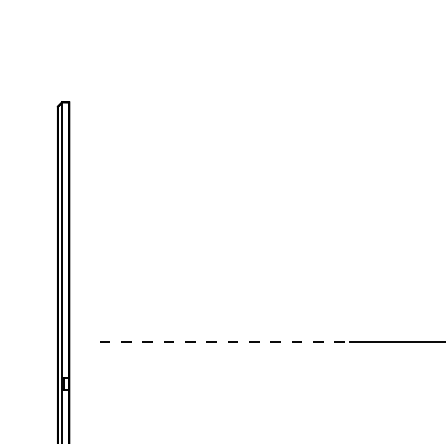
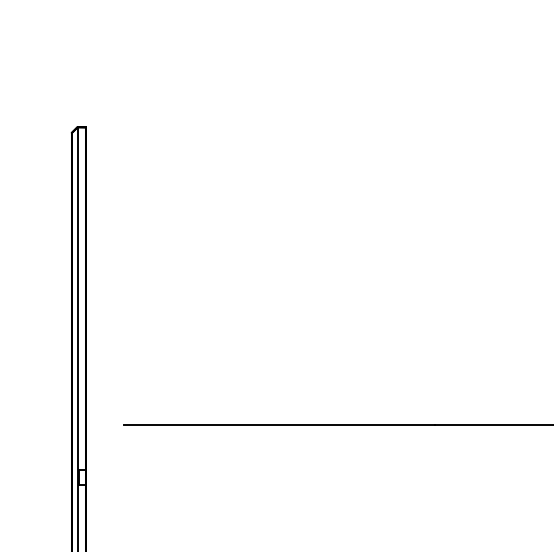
line: (225, 341) -> (280, 424), dashed -> solid

